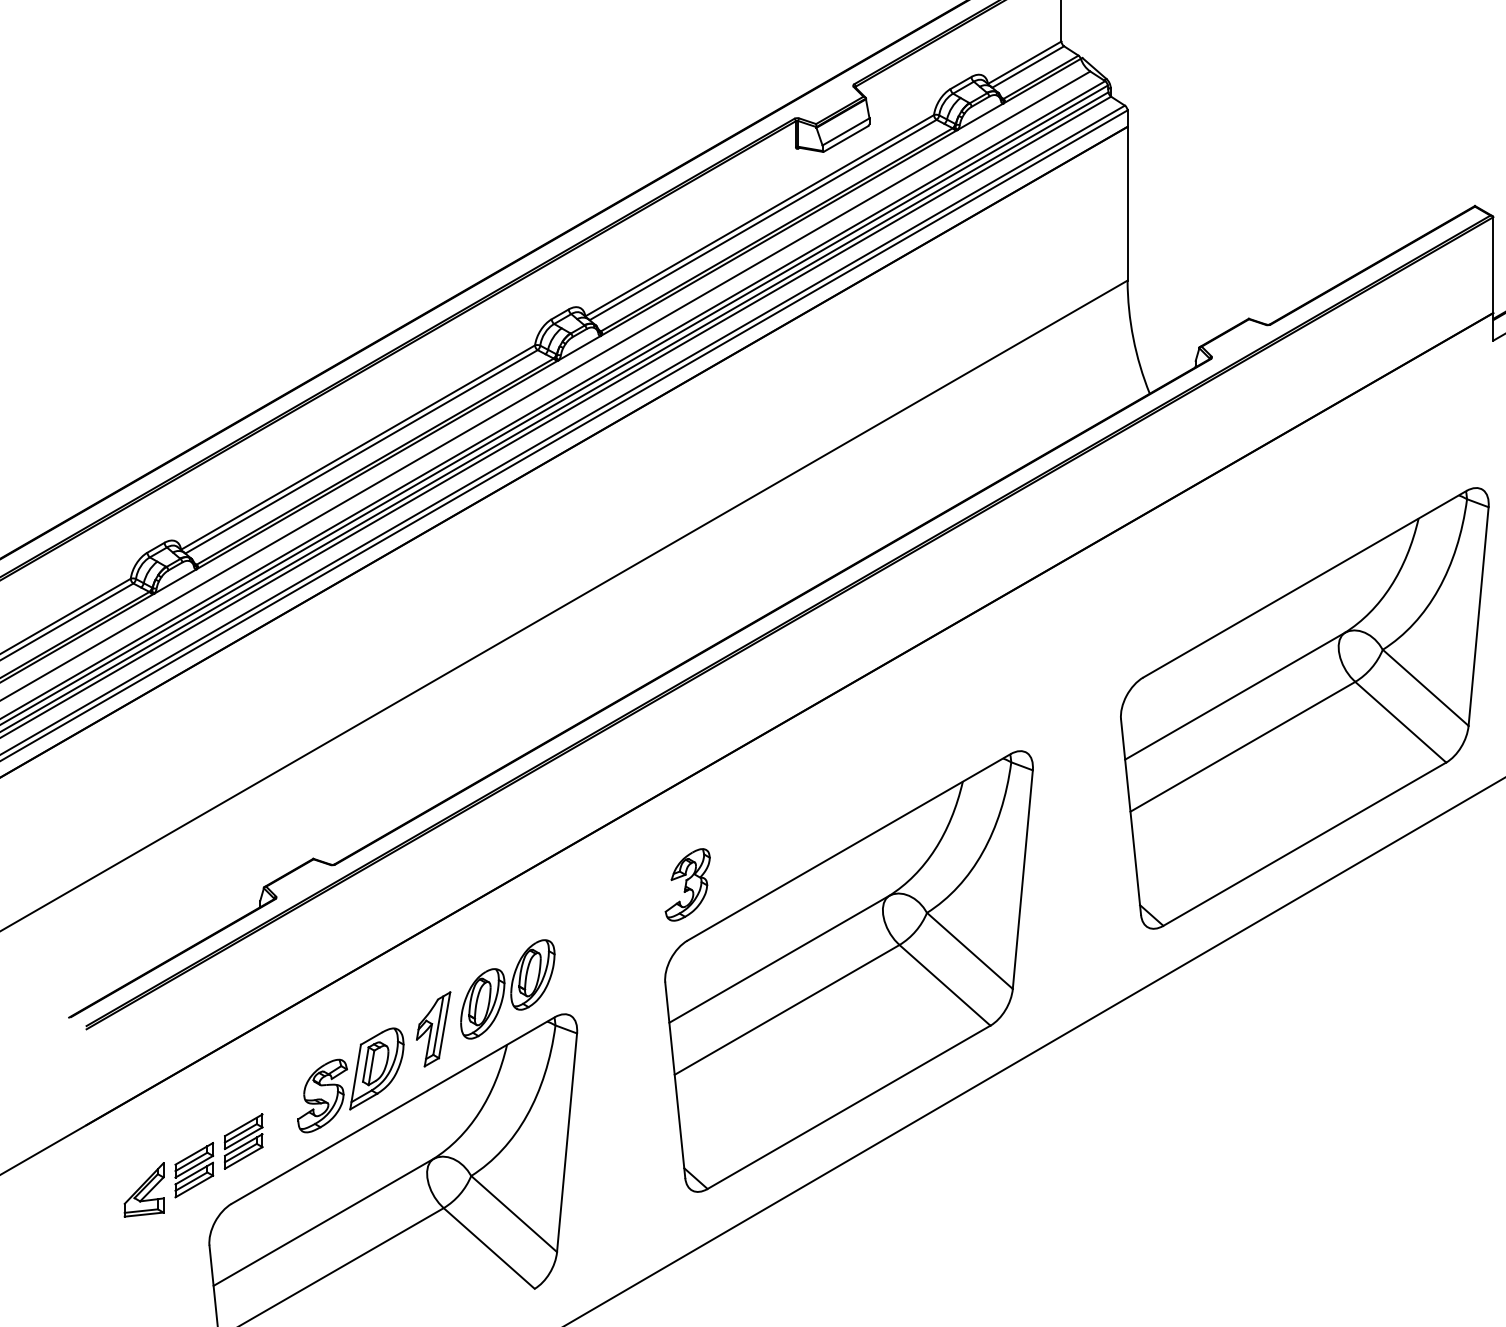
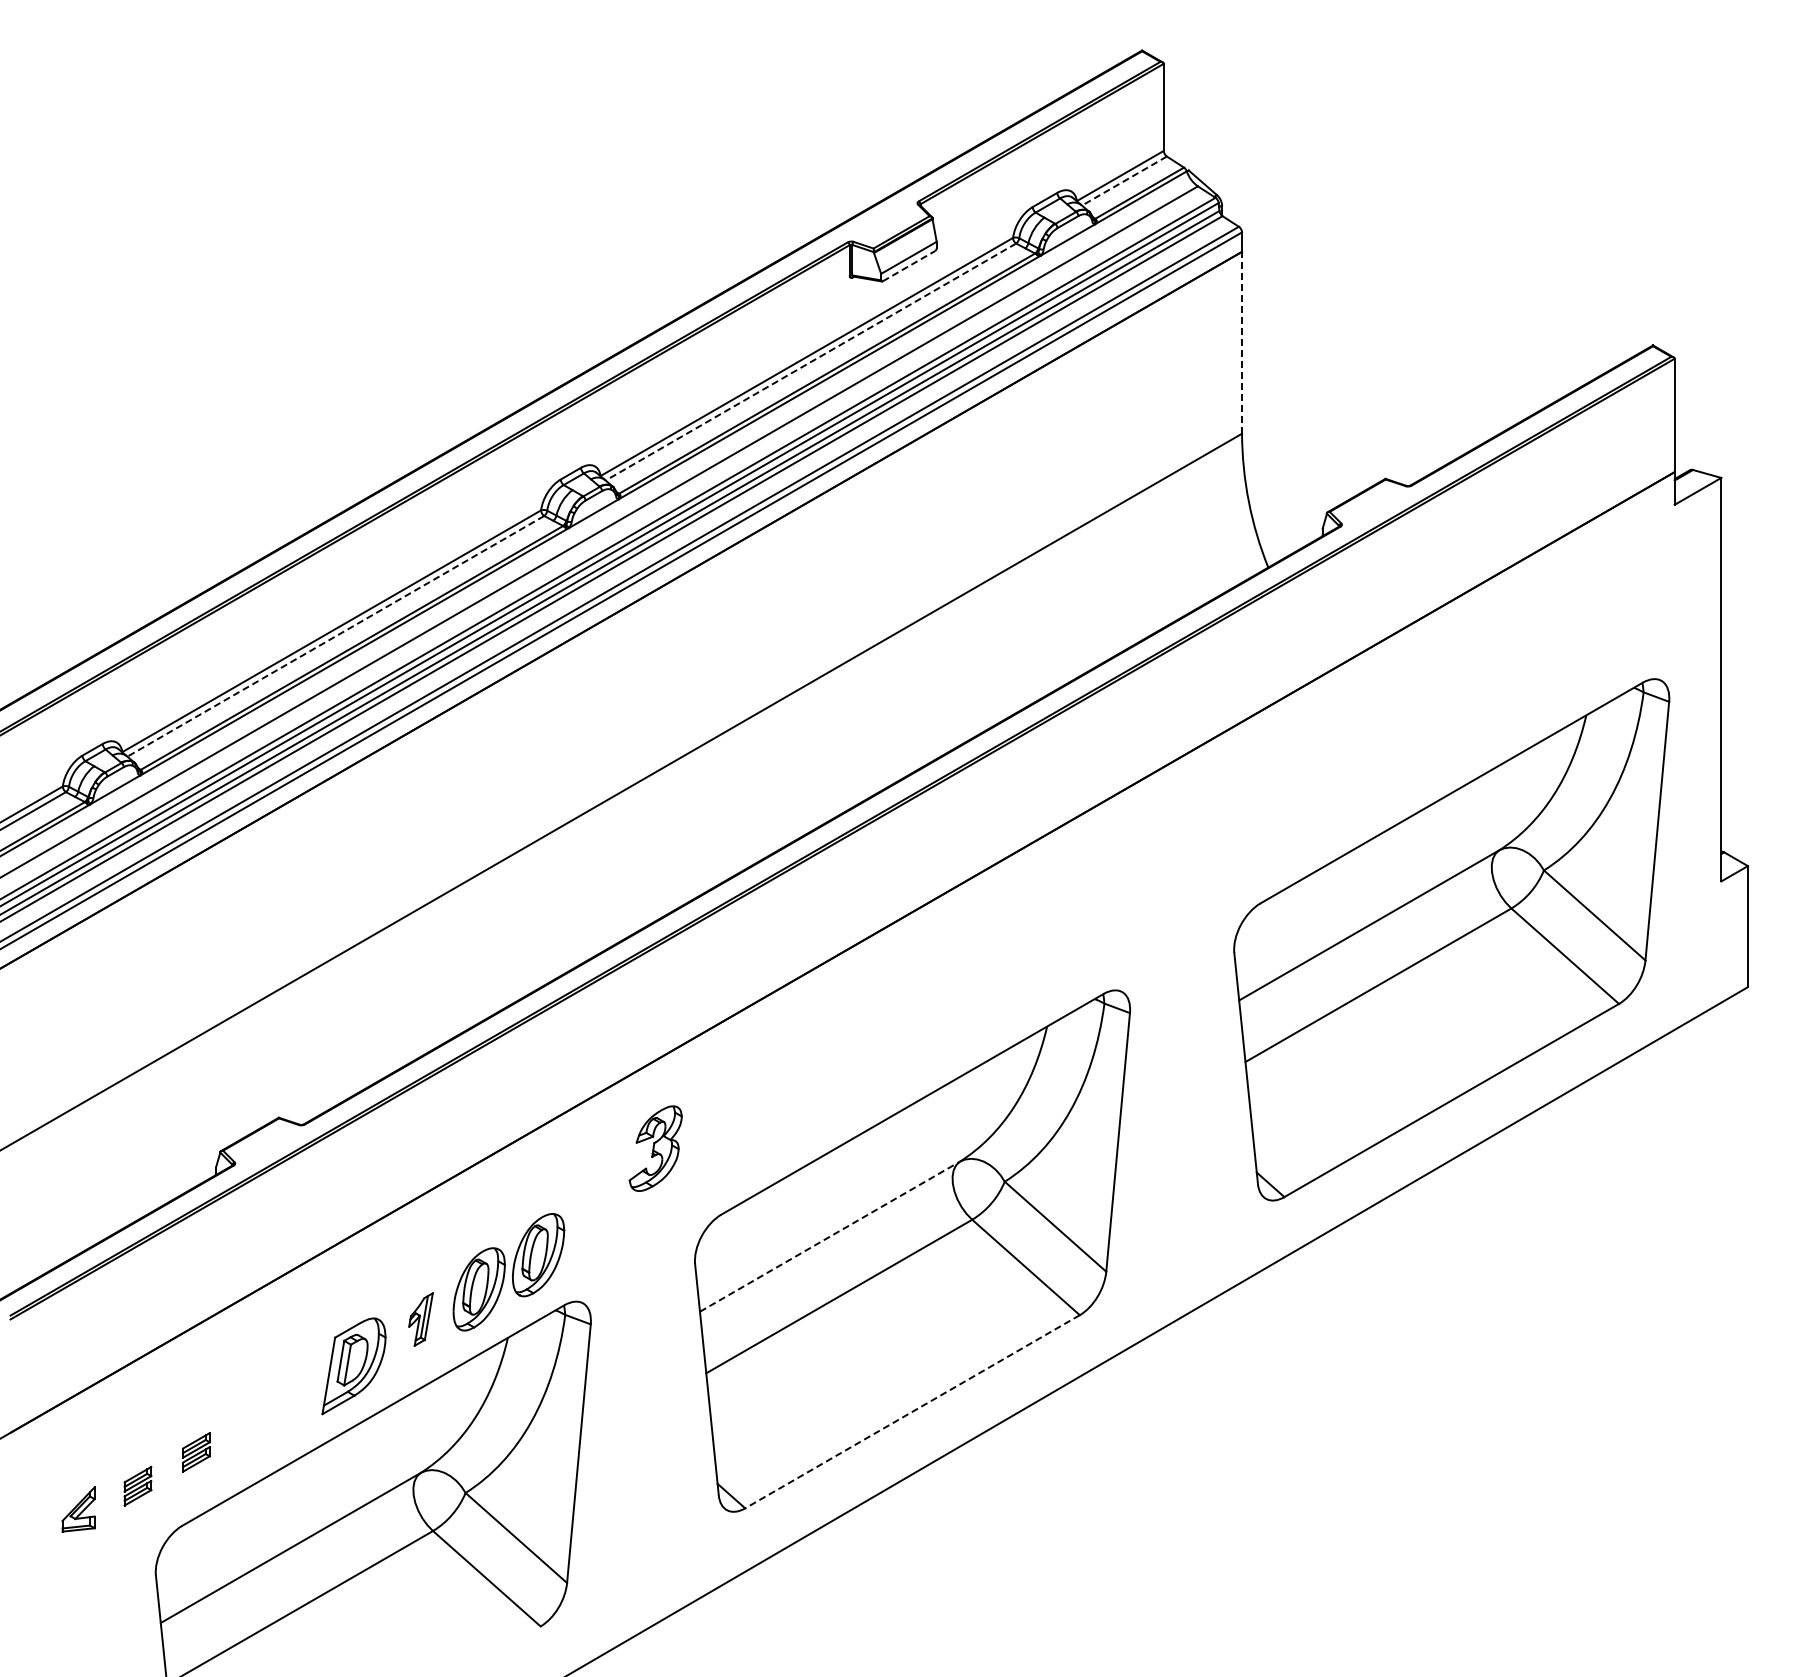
line: (1028, 67) -> (1124, 181), solid -> dashed
line: (846, 138) -> (909, 265), solid -> dashed
line: (1127, 203) -> (1242, 342), solid -> dashed
line: (762, 220) -> (810, 362), solid -> dashed
line: (361, 451) -> (335, 636), solid -> dashed
part: (687, 884) -> (655, 1148), moved
line: (779, 959) -> (830, 1236), solid -> dashed
part: (433, 1029) -> (420, 1319), size x0.6
part: (322, 1096) -> (289, 1398), removed
line: (849, 1107) -> (912, 1412), solid -> dashed
part: (243, 1141) -> (196, 1452), size x0.6
part: (193, 1170) -> (137, 1486), size x0.6
part: (144, 1189) -> (78, 1509), size x0.7

